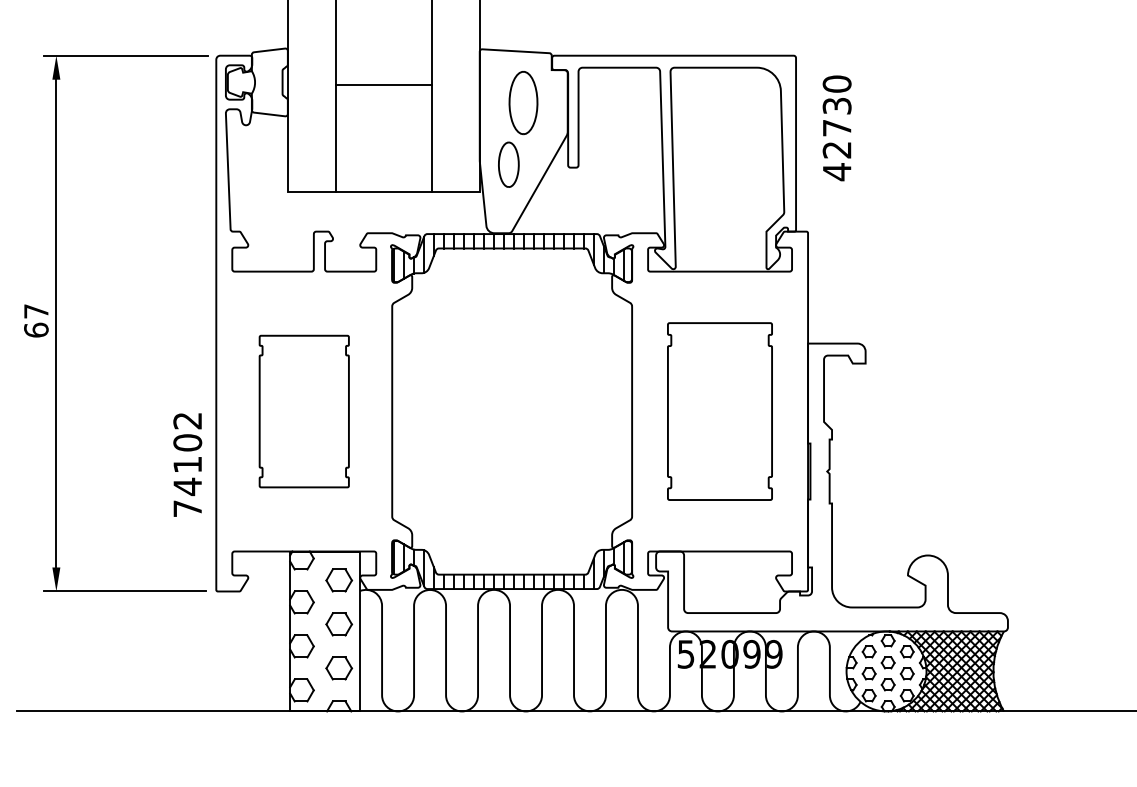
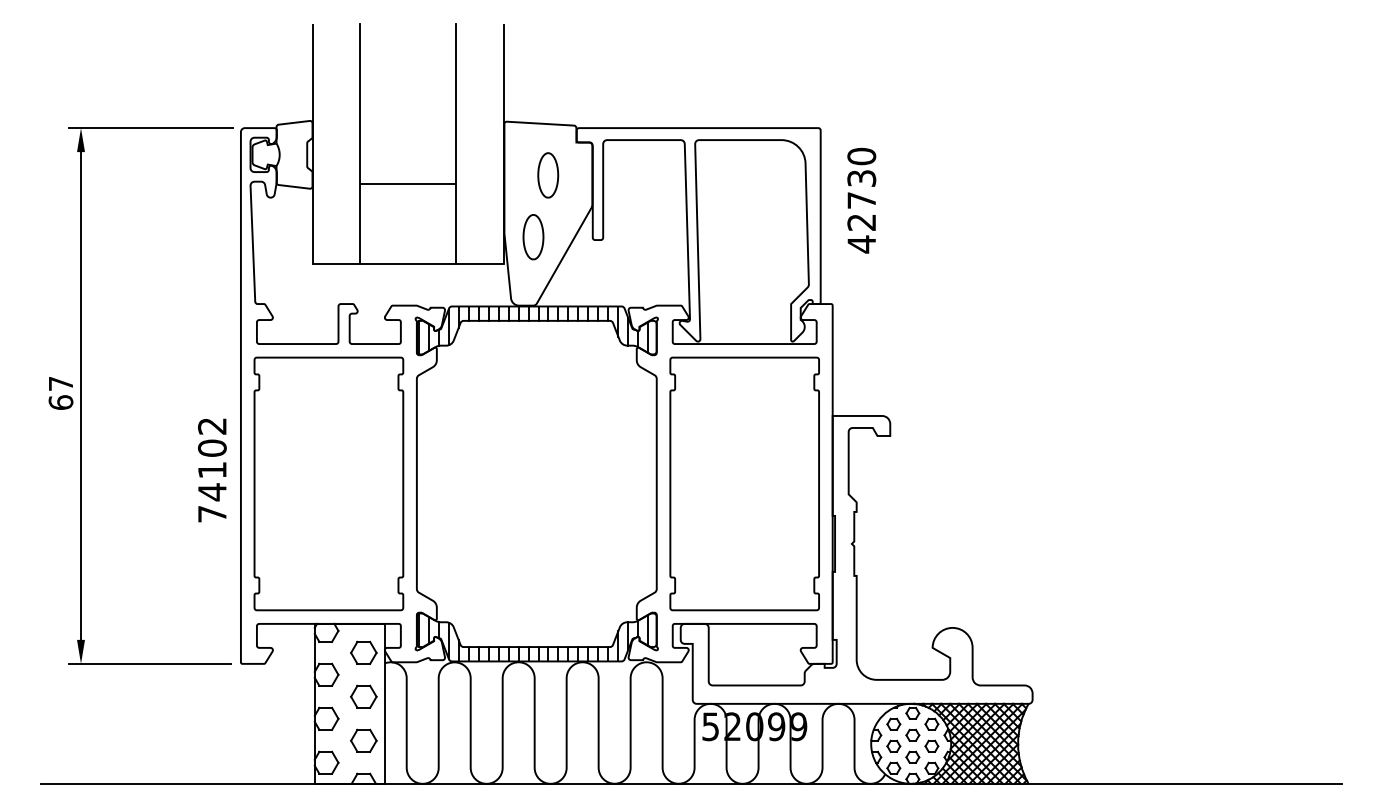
line: (383, 85) -> (408, 184), moved
part: (523, 103) -> (548, 175), size x0.71
part: (303, 411) -> (328, 483), size x1.67
part: (719, 411) -> (744, 483), size x1.43
text: (187, 465) -> (212, 470), moved

